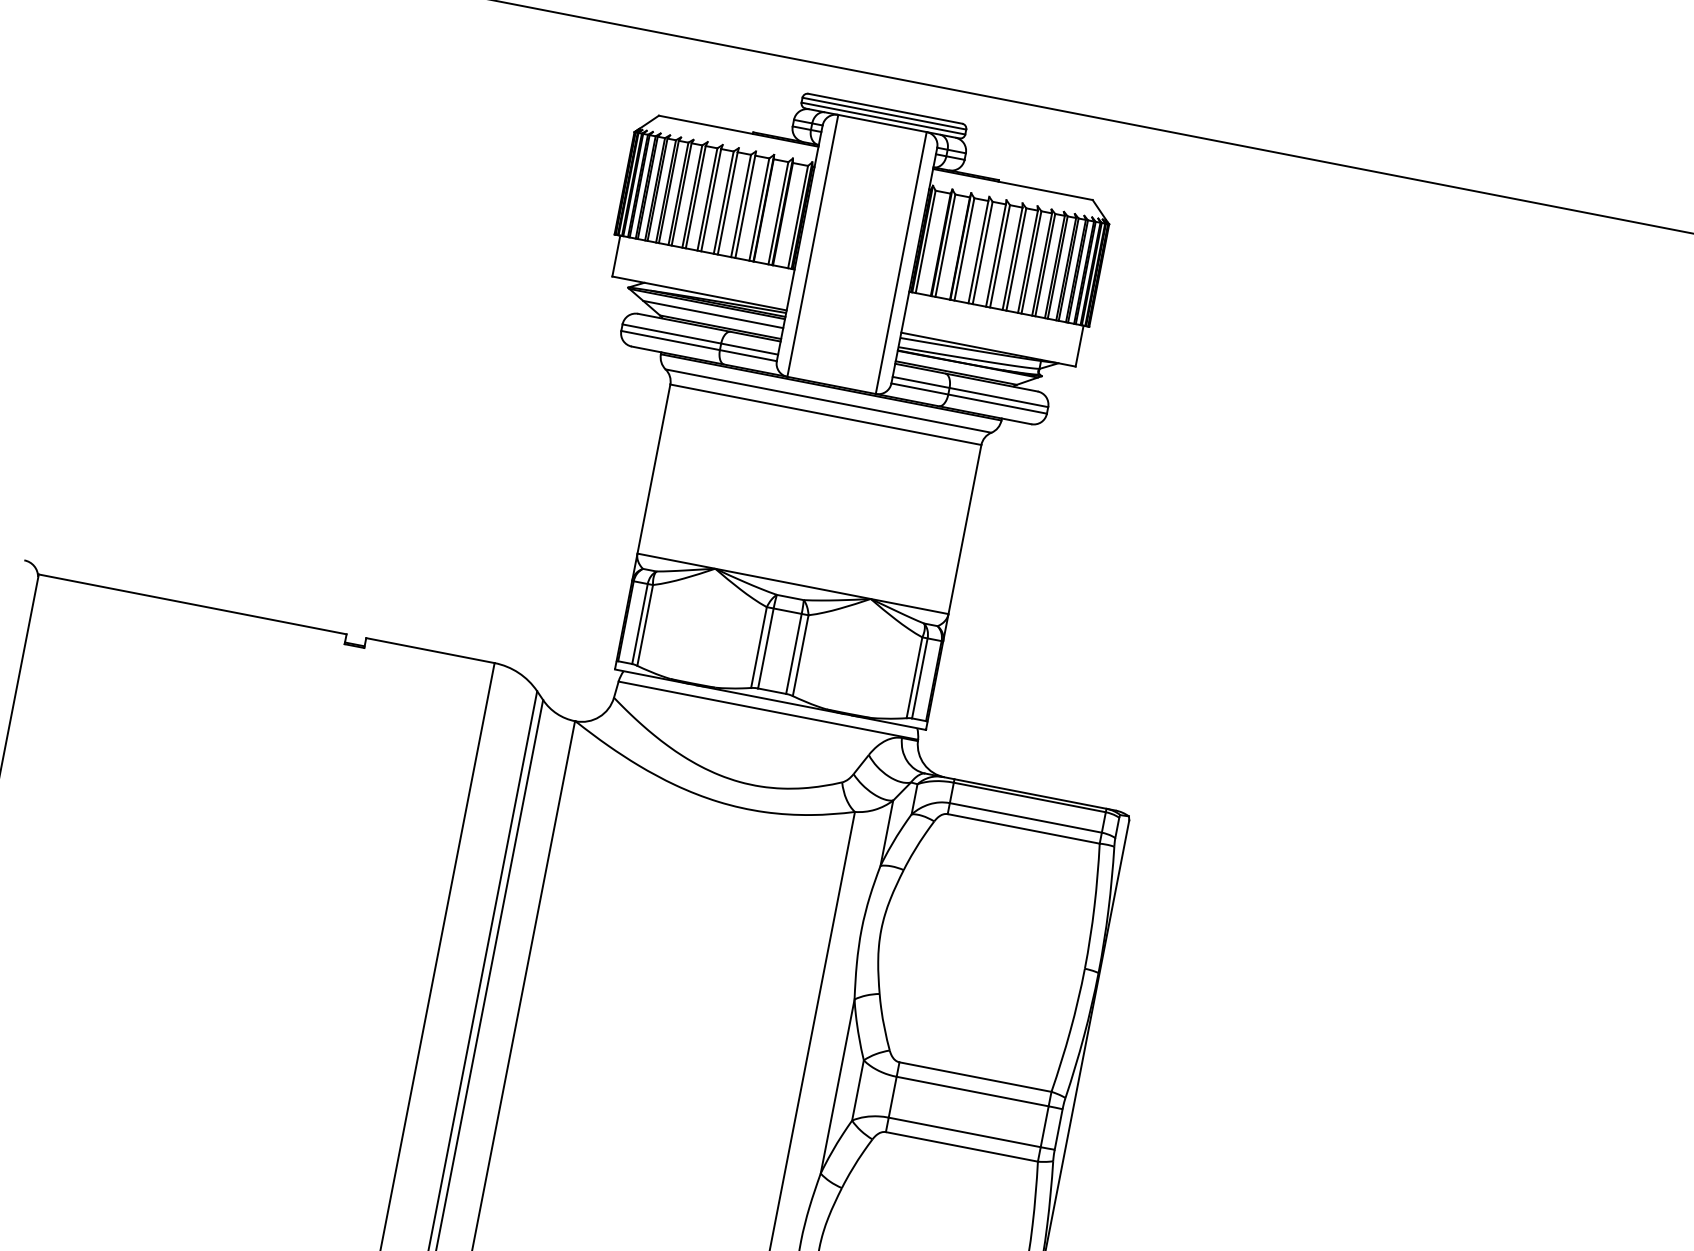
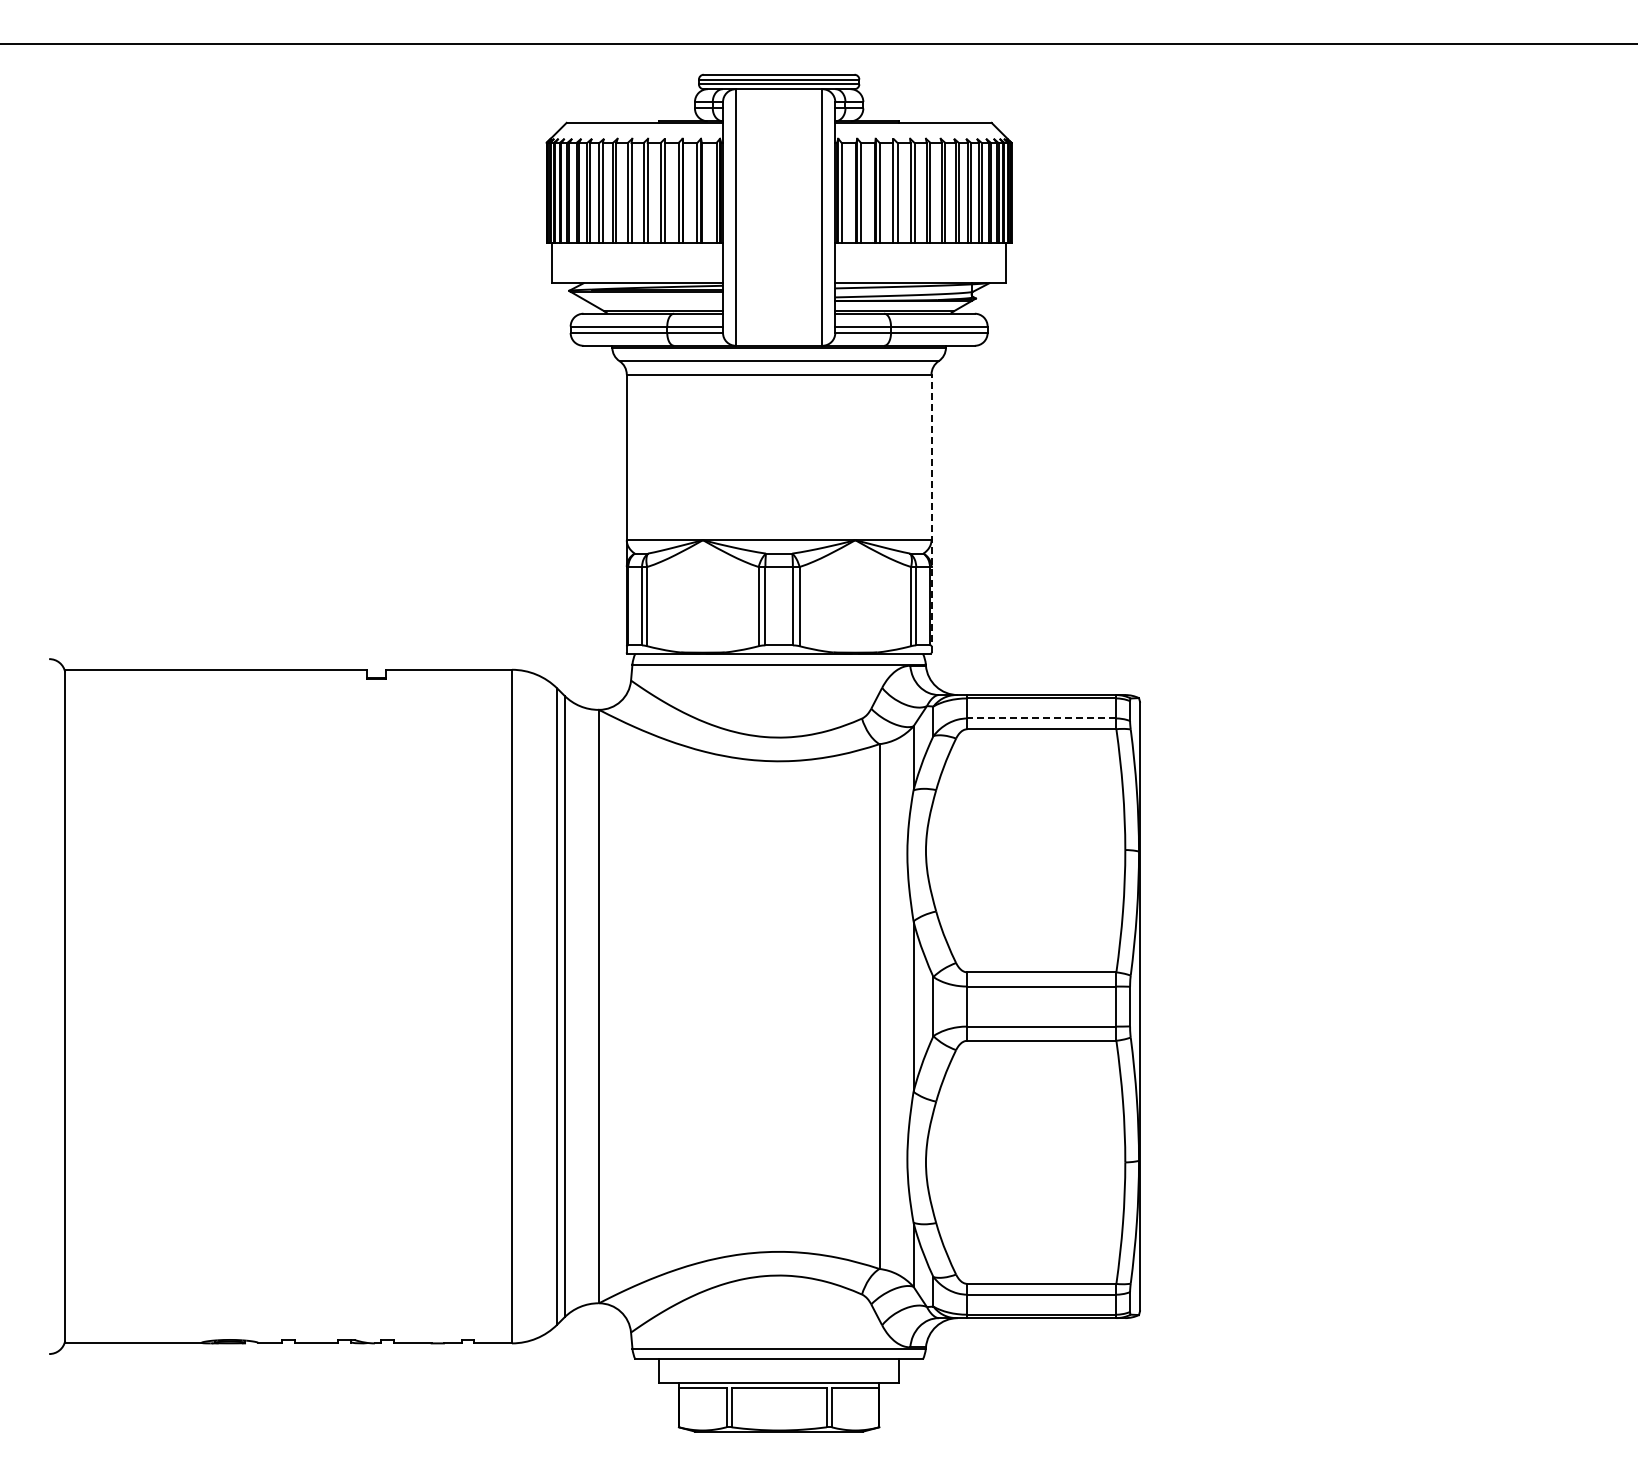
line: (713, 314) -> (654, 300), removed
line: (953, 586) -> (931, 513), solid -> dashed
line: (1025, 817) -> (1041, 718), solid -> dashed

